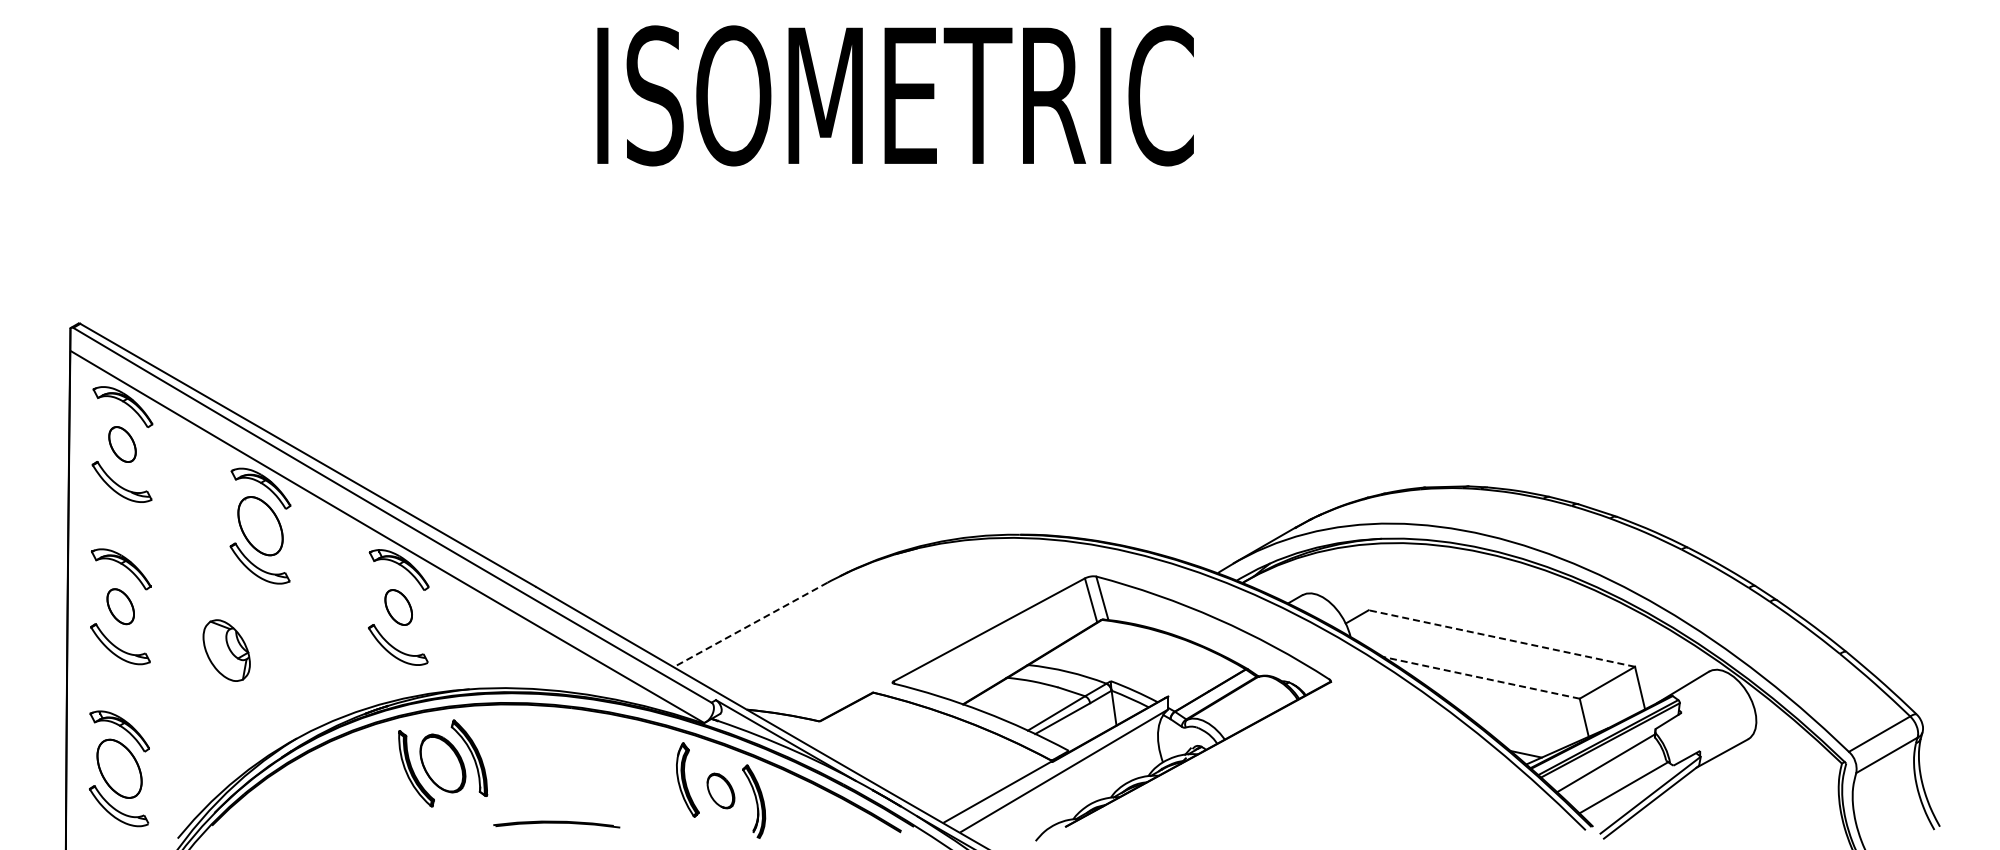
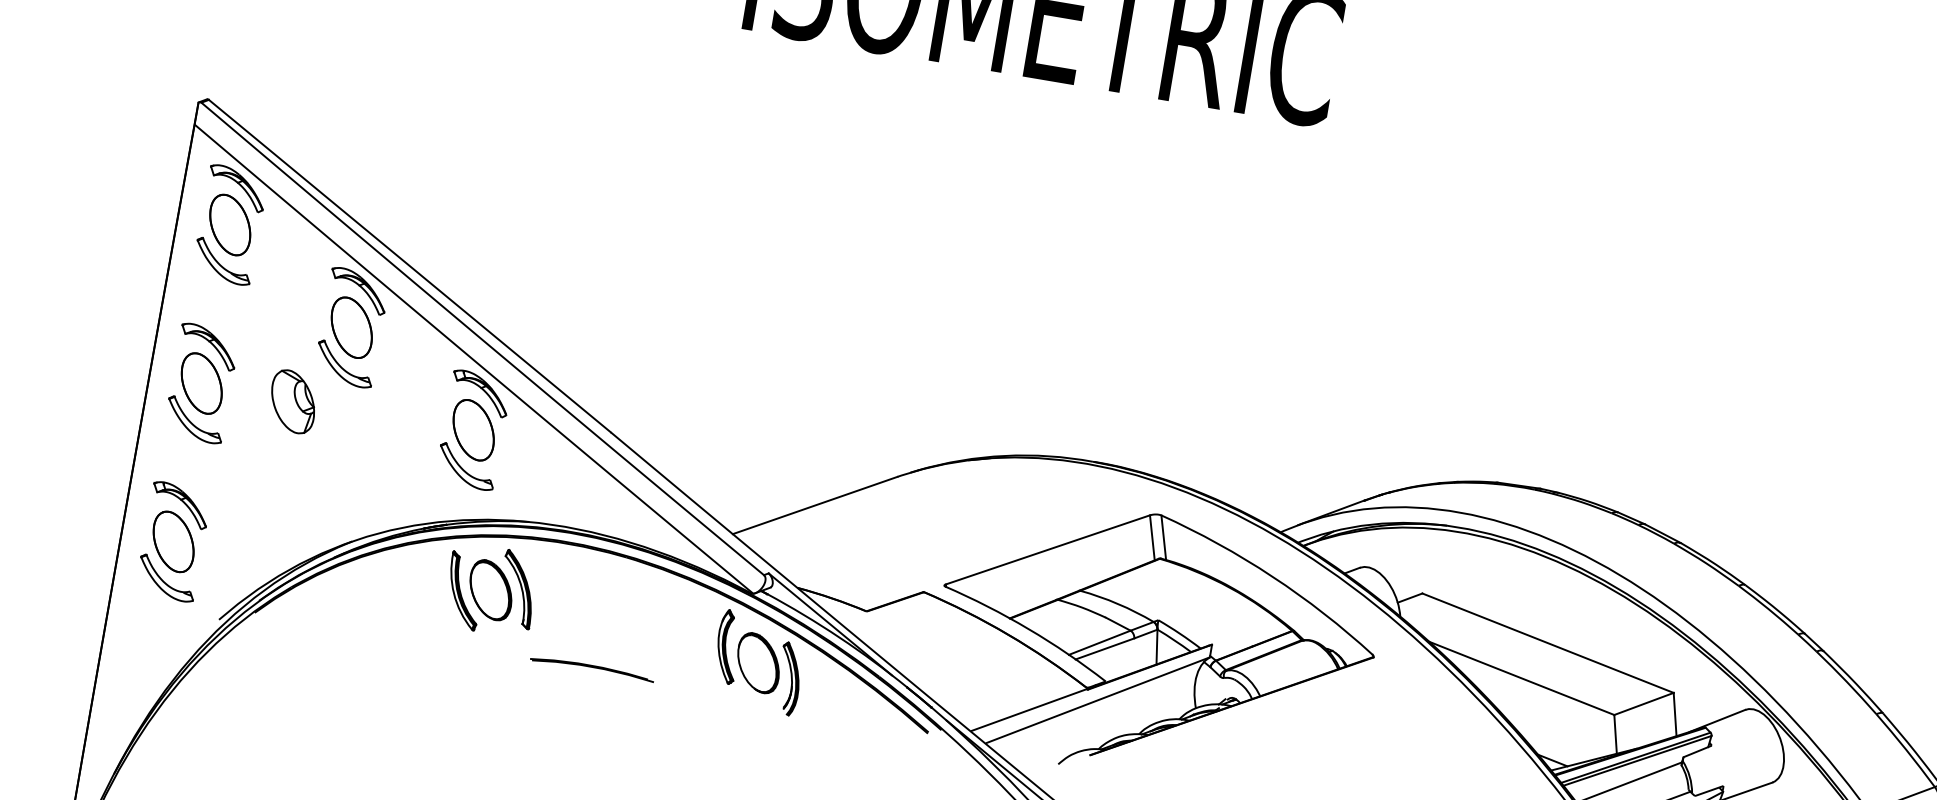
part: (122, 444) -> (230, 224), size x1.67
part: (120, 606) -> (201, 383), size x1.67
part: (398, 607) -> (473, 430), size x1.67
line: (750, 624) -> (815, 505), dashed -> solid
line: (1501, 638) -> (1547, 643), dashed -> solid
part: (226, 650) -> (292, 401), moved
line: (1481, 677) -> (1521, 677), dashed -> solid
part: (720, 790) -> (758, 662), size x1.67

